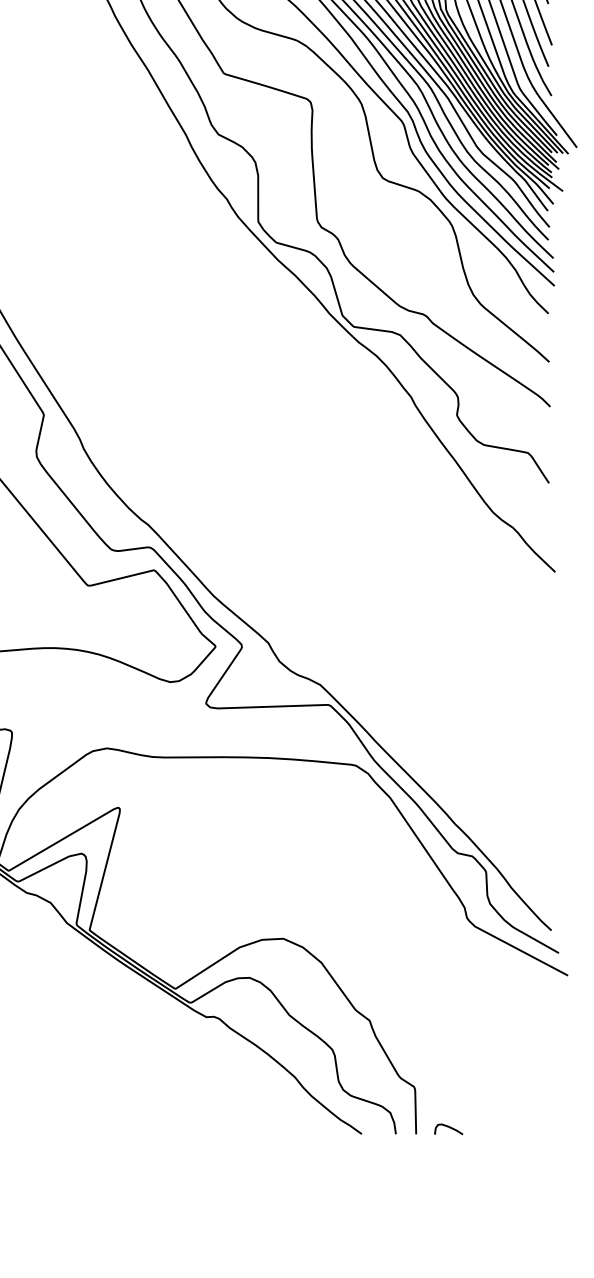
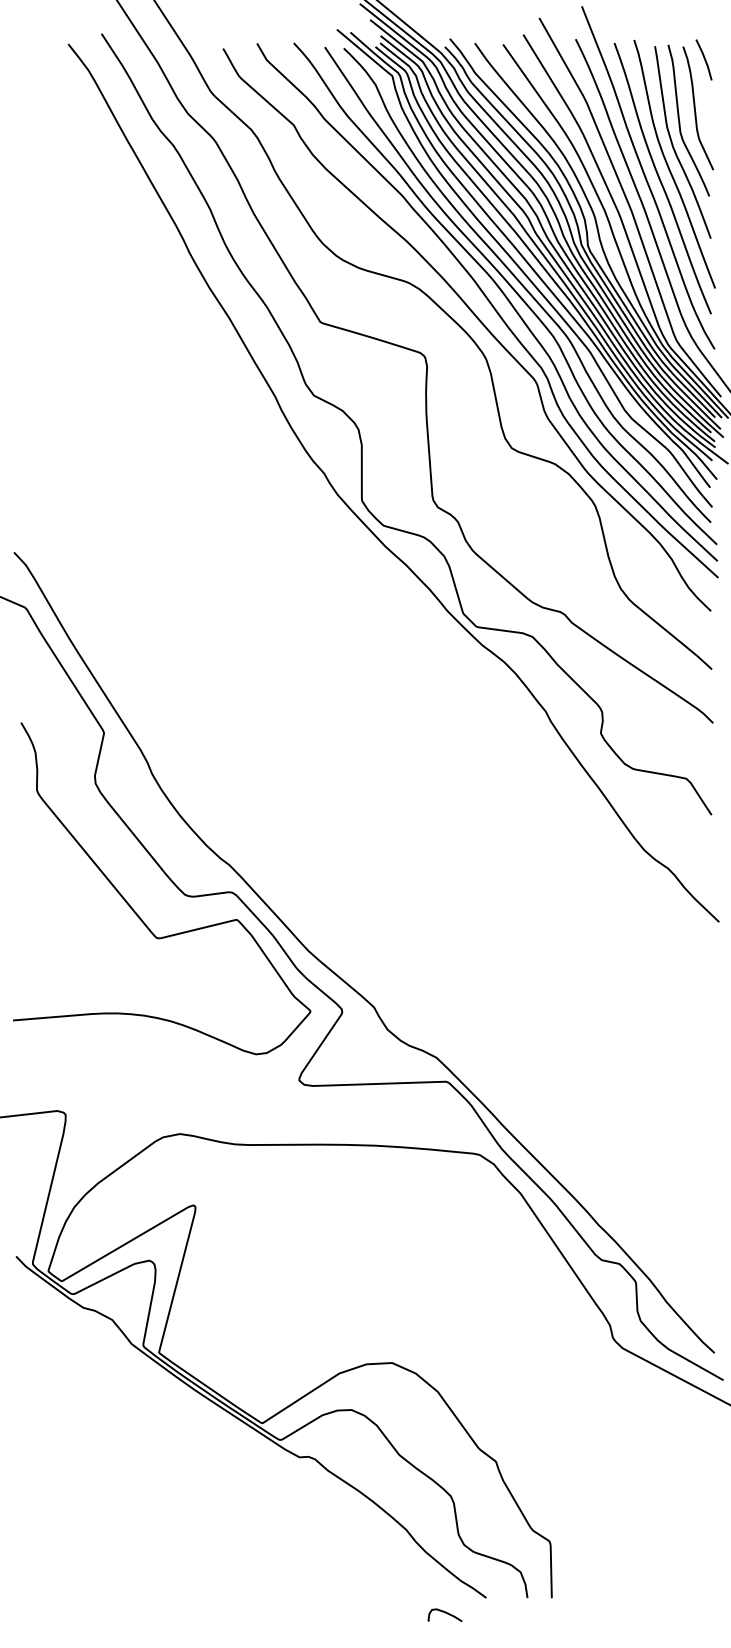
curve: (449, 1127) -> (445, 1613), moved

